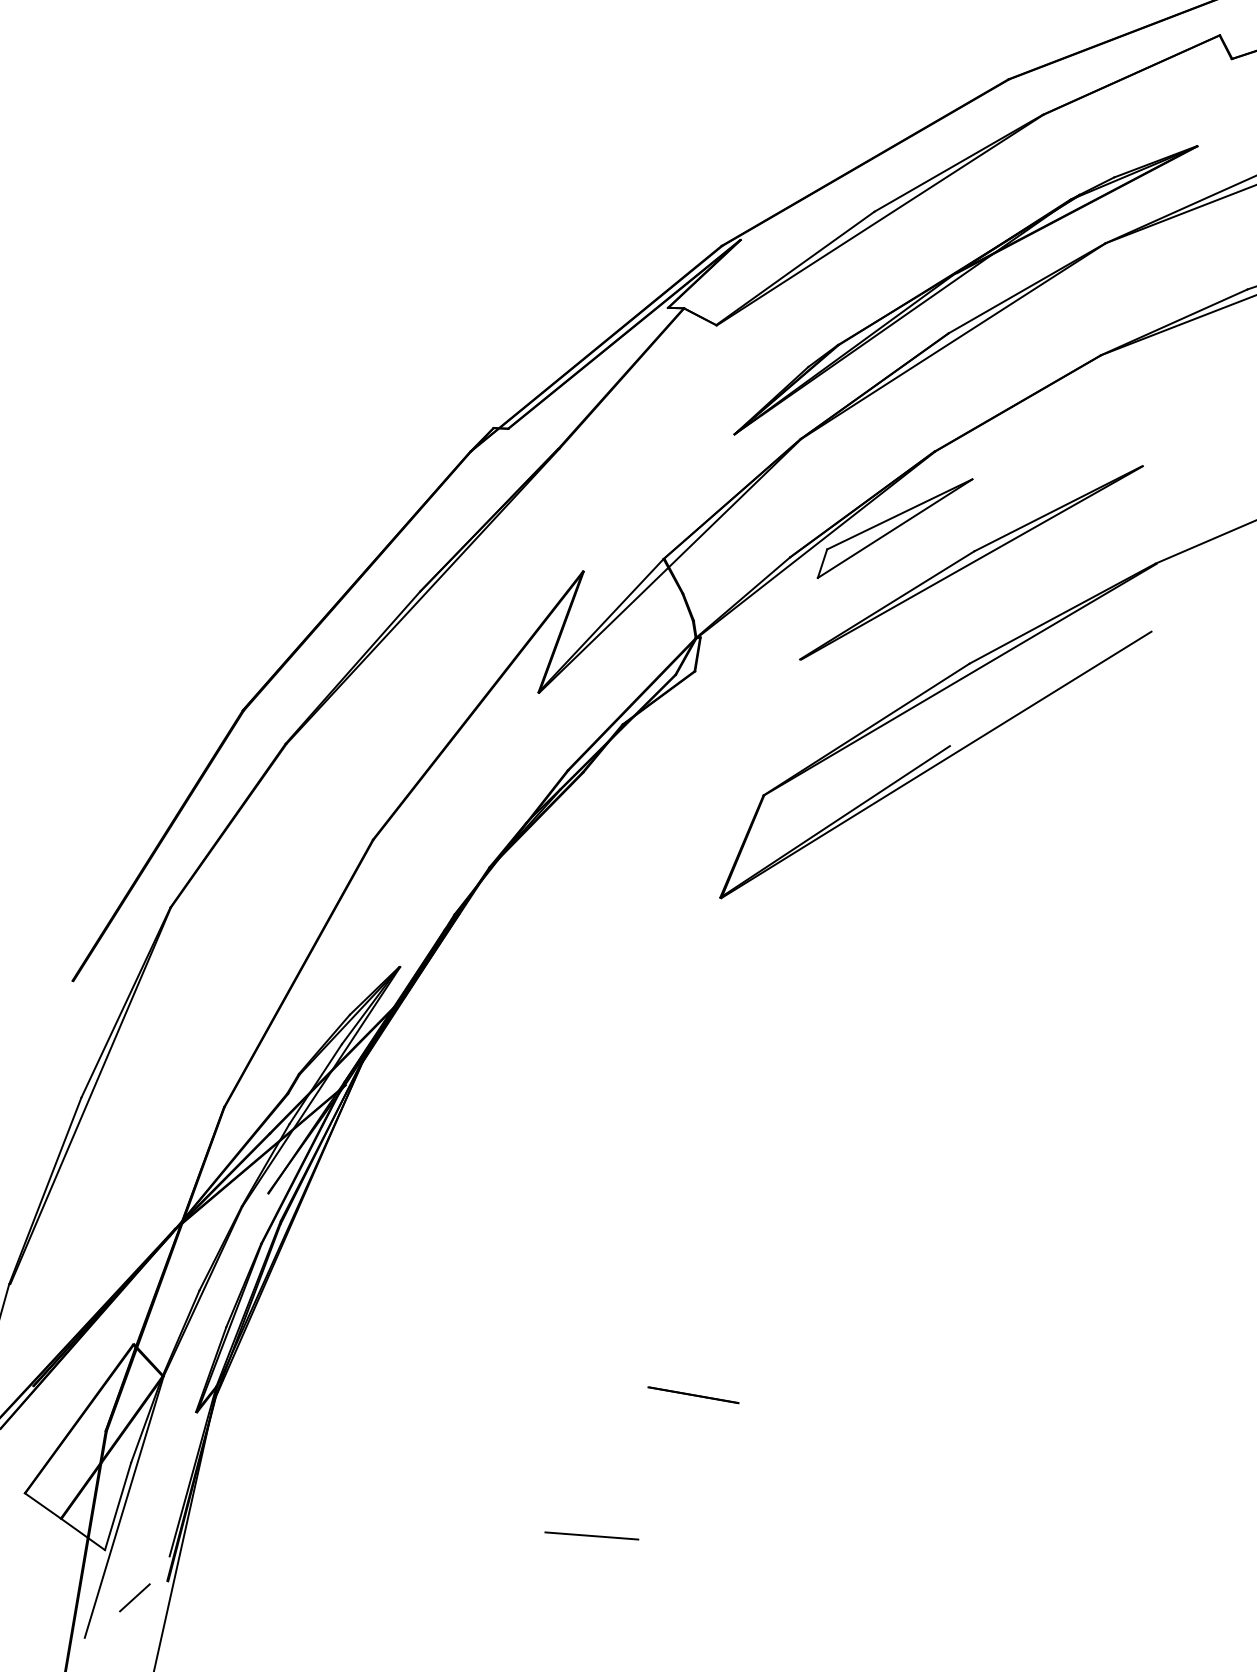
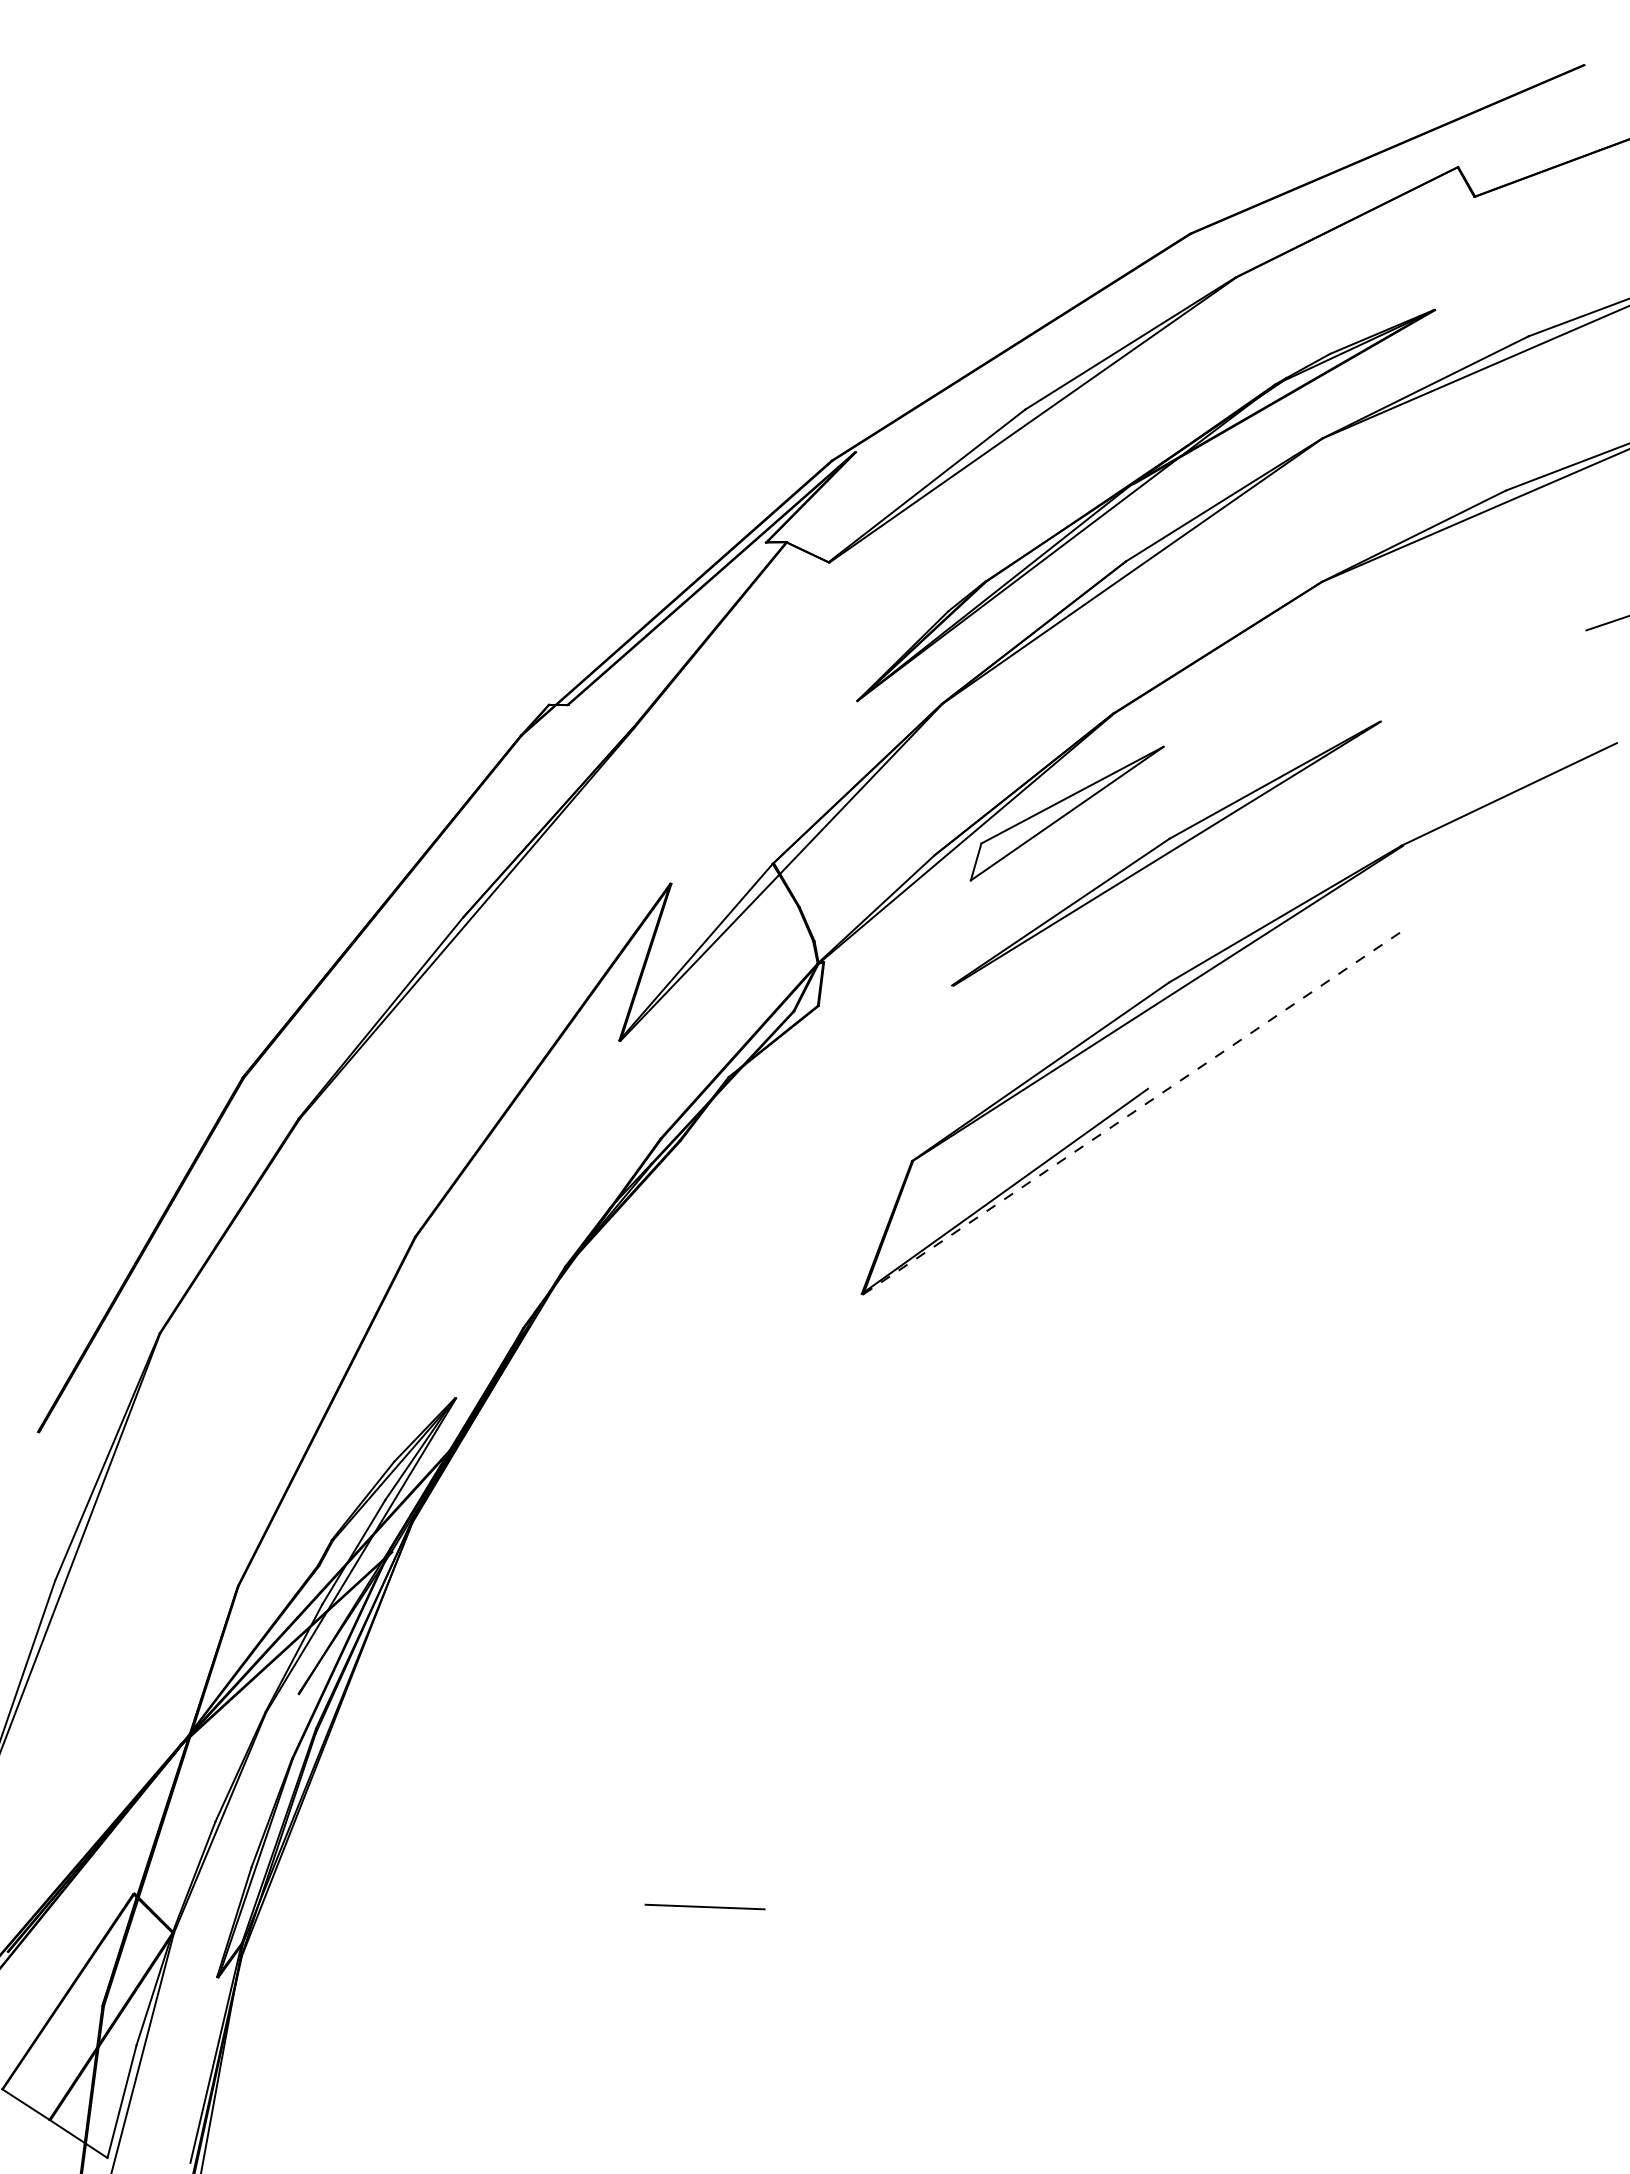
line: (936, 764) -> (1131, 1113), solid -> dashed
line: (693, 1395) -> (851, 1931), removed
line: (591, 1535) -> (704, 1906), moved

